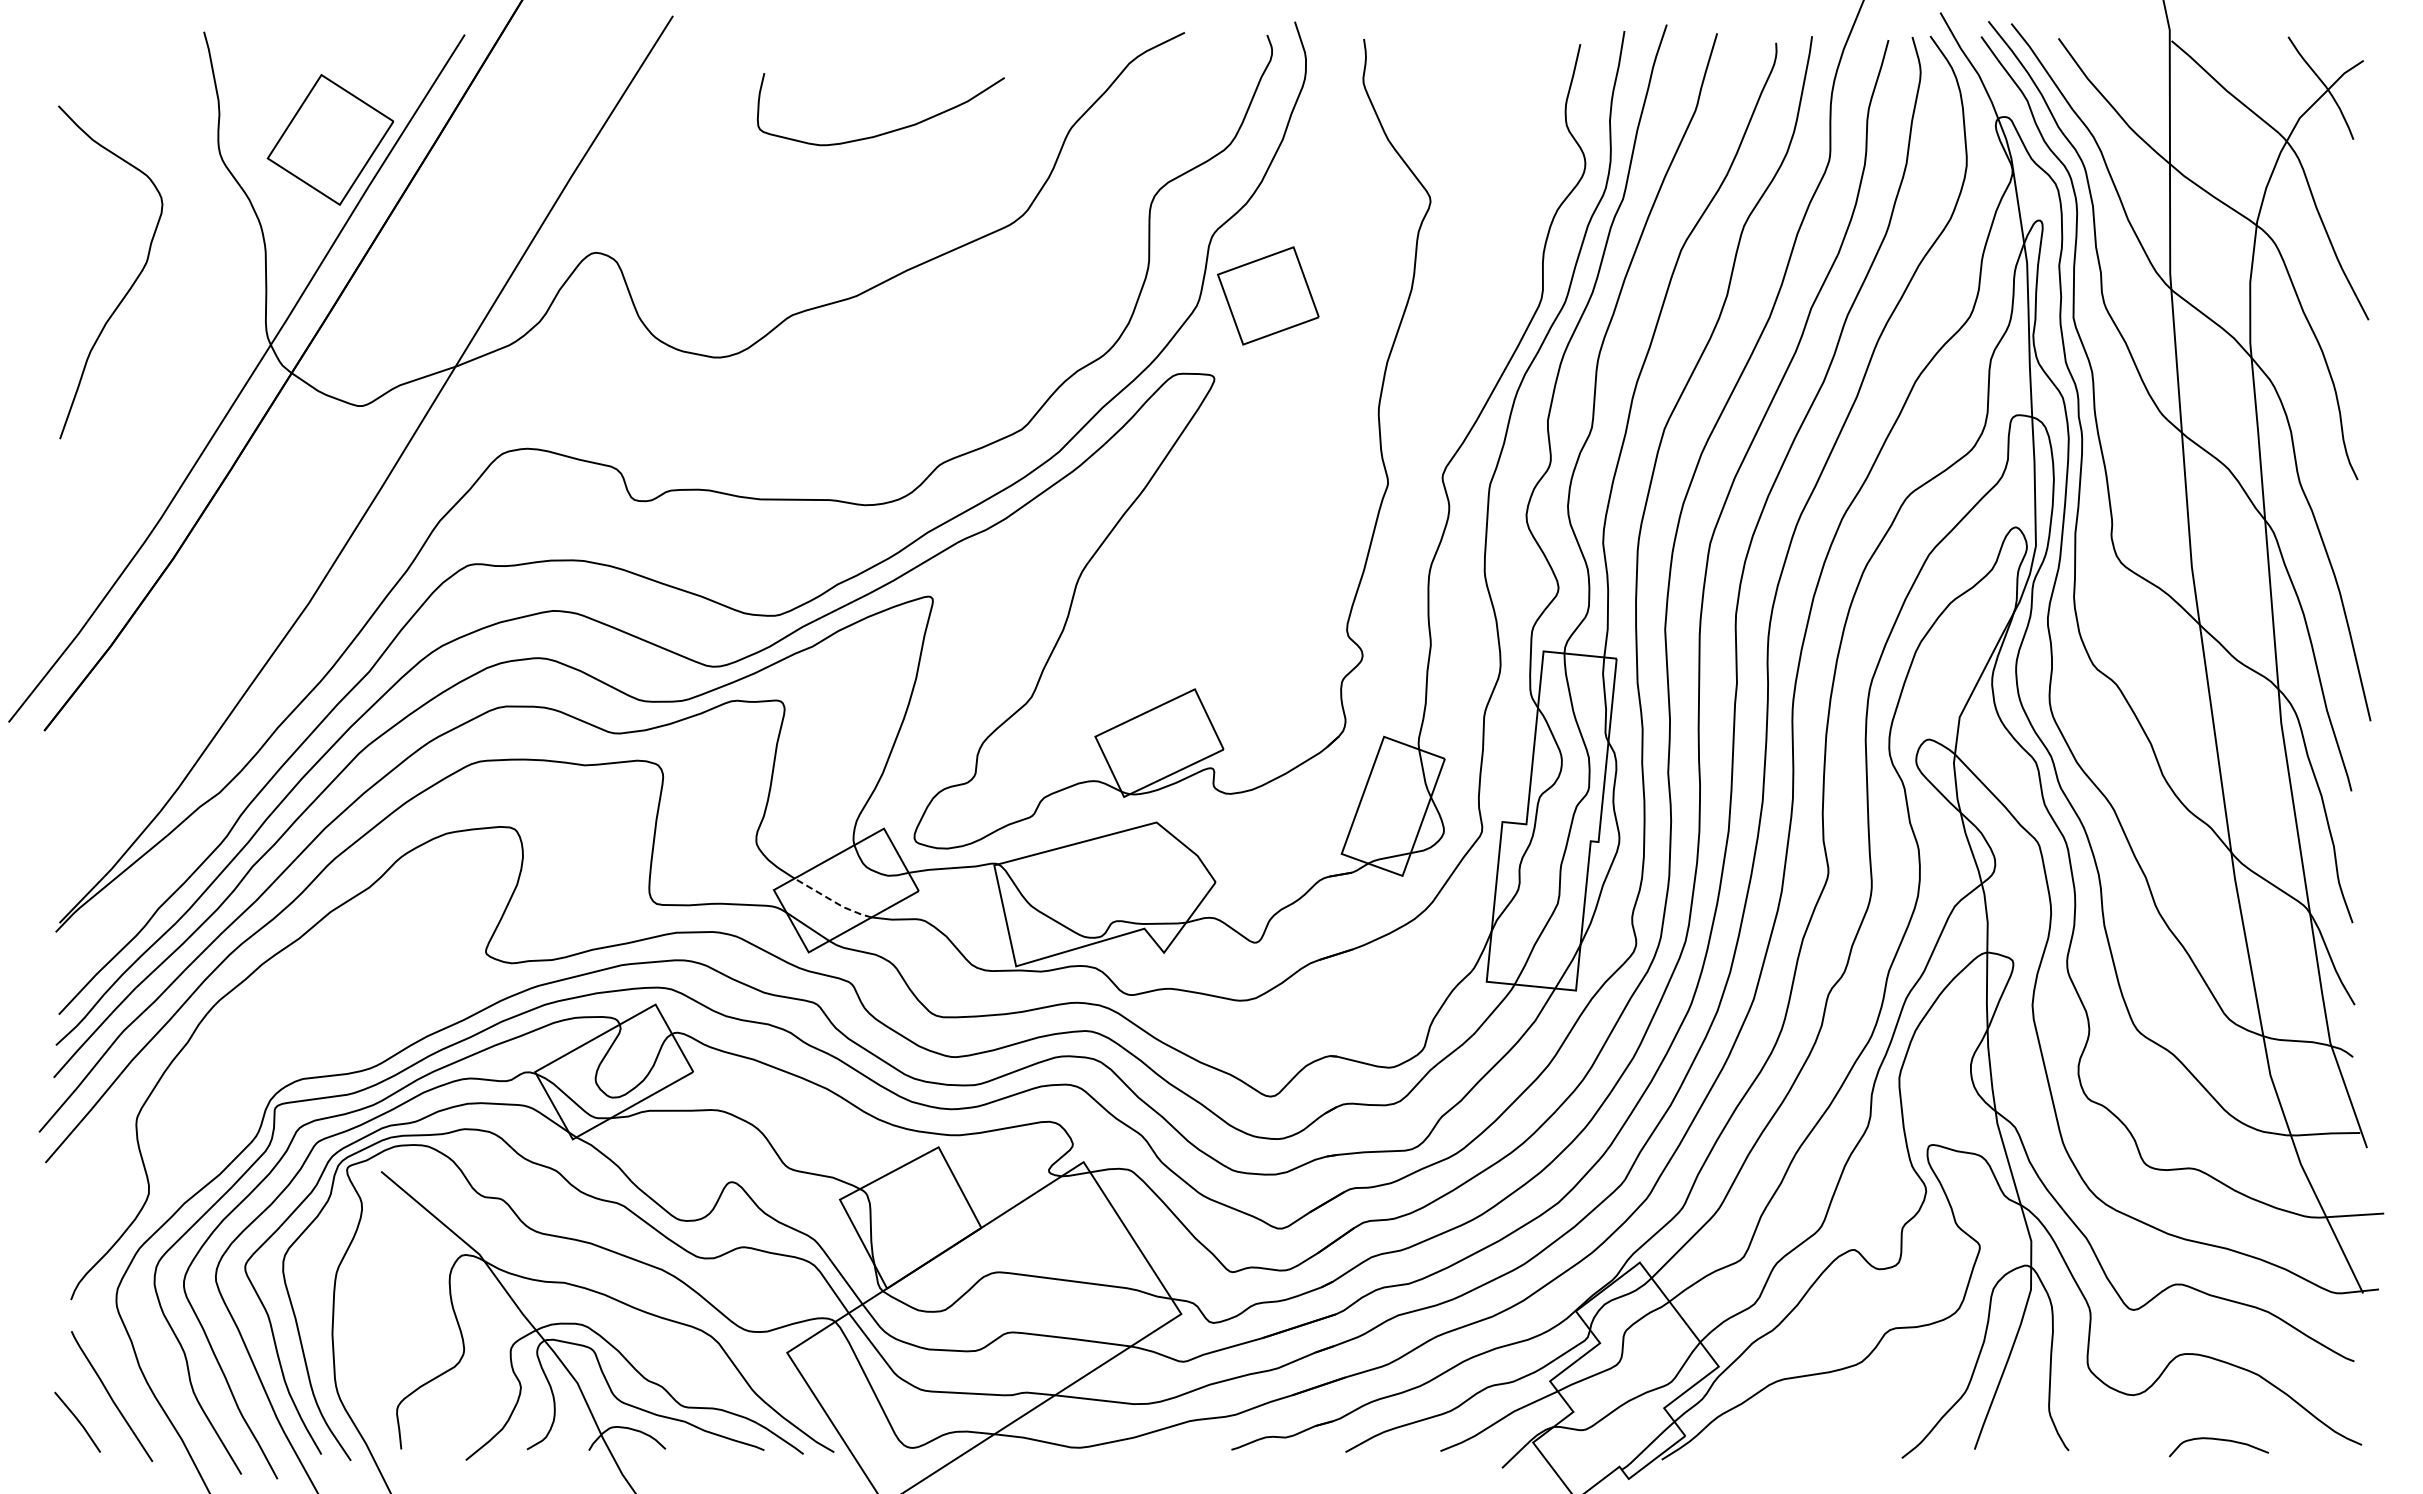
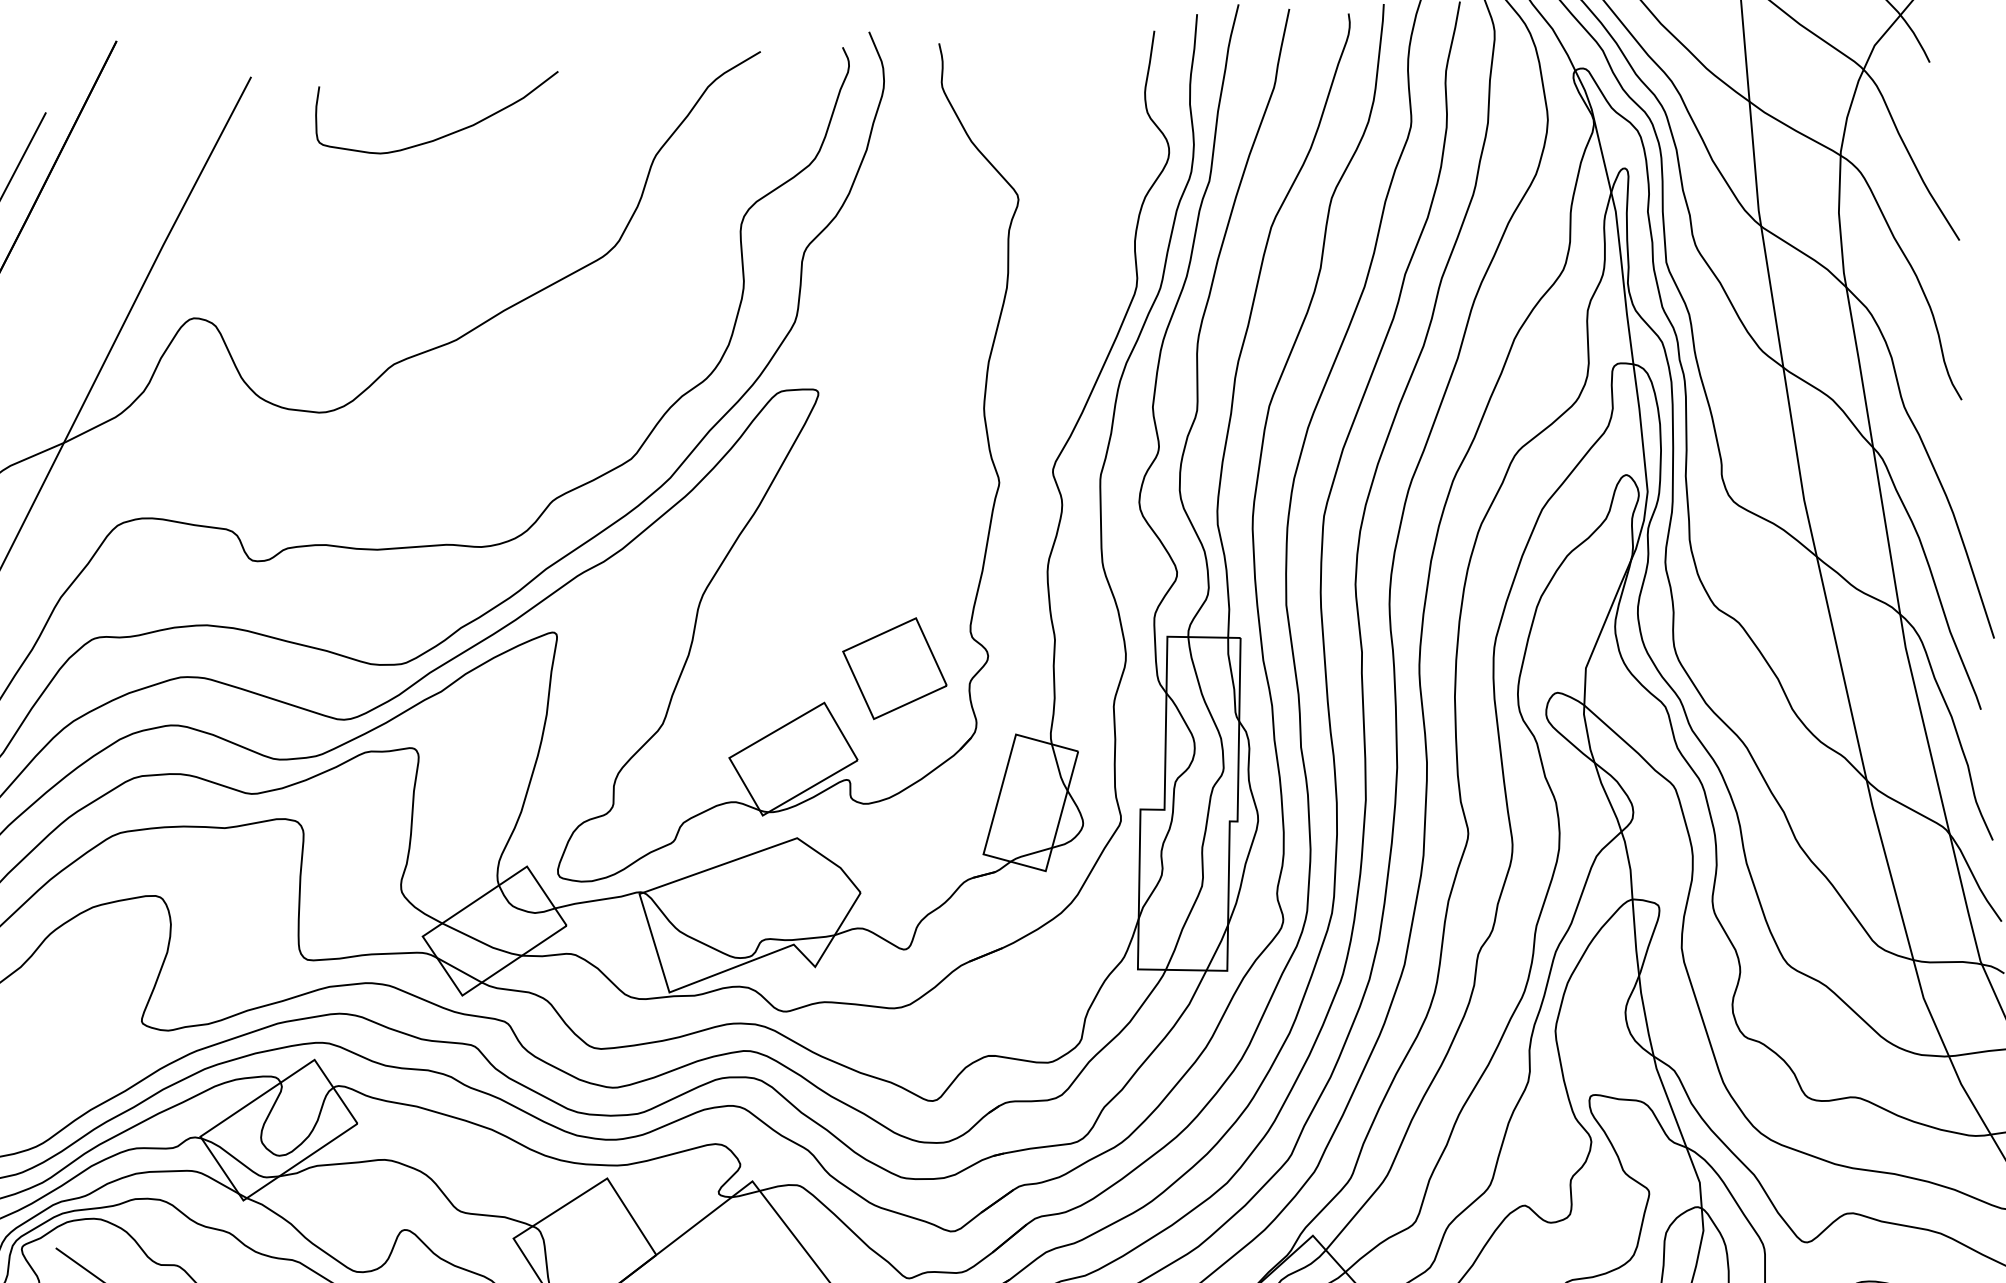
curve: (887, 131) -> (446, 134), moved
part: (1268, 295) -> (895, 668), moved
line: (832, 901) -> (481, 943), dashed -> solid

